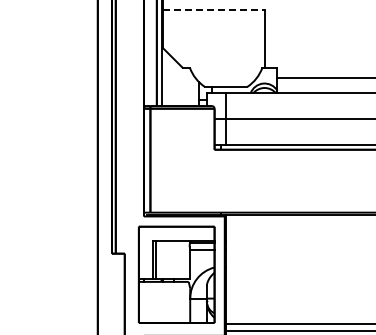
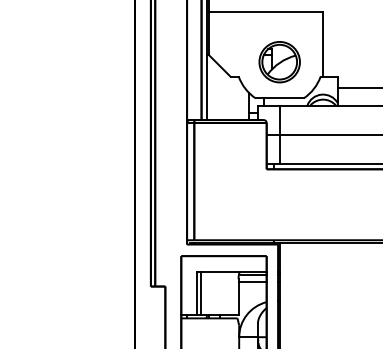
line: (213, 9) -> (265, 11), dashed -> solid
part: (225, 54) -> (278, 61), added

